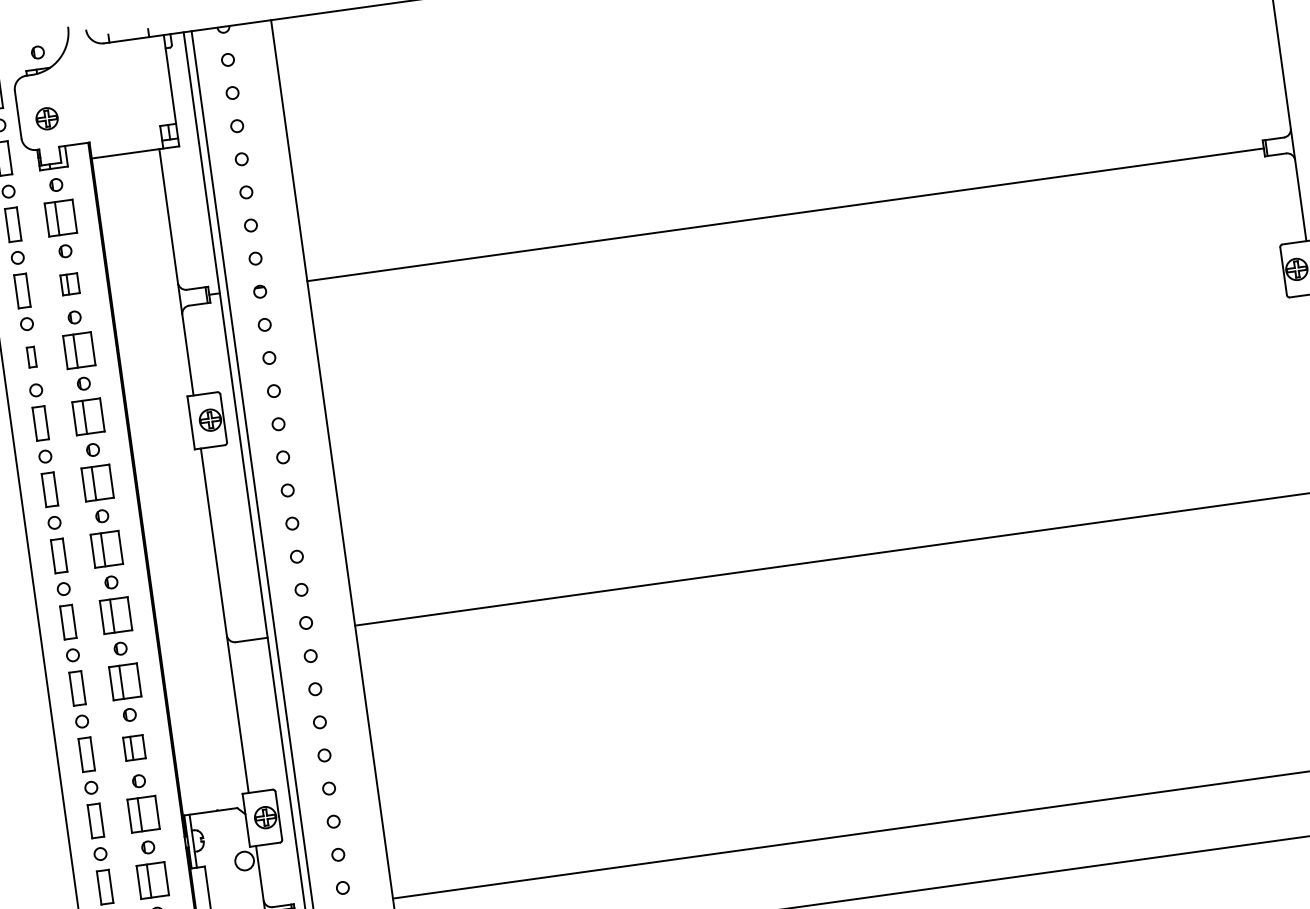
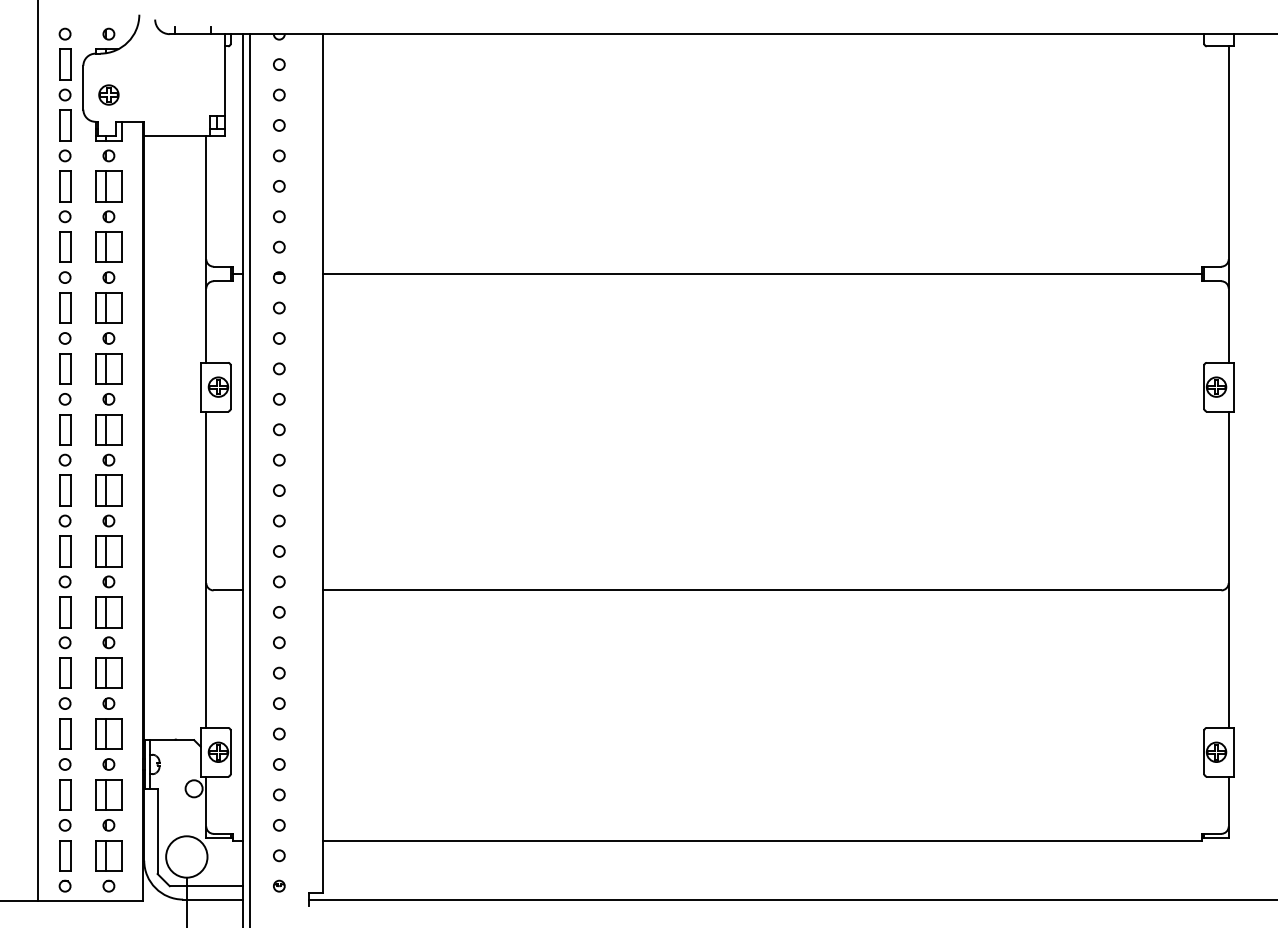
part: (69, 283) -> (108, 246), size x1.67
part: (31, 356) -> (65, 307), size x1.67
part: (133, 747) -> (108, 672), size x1.43

